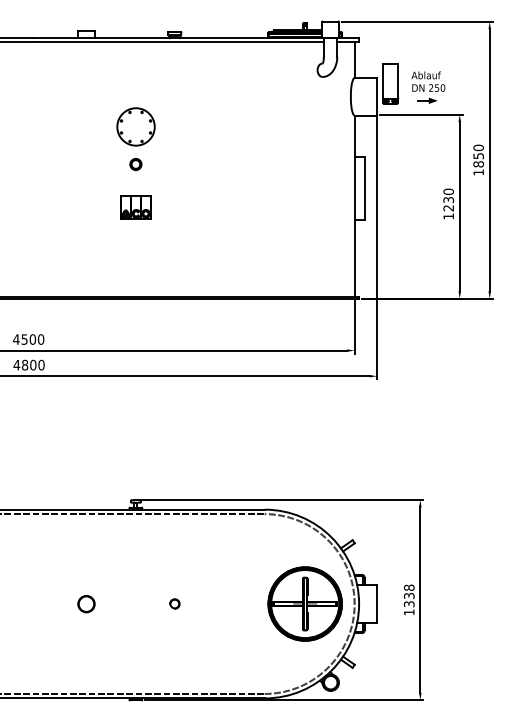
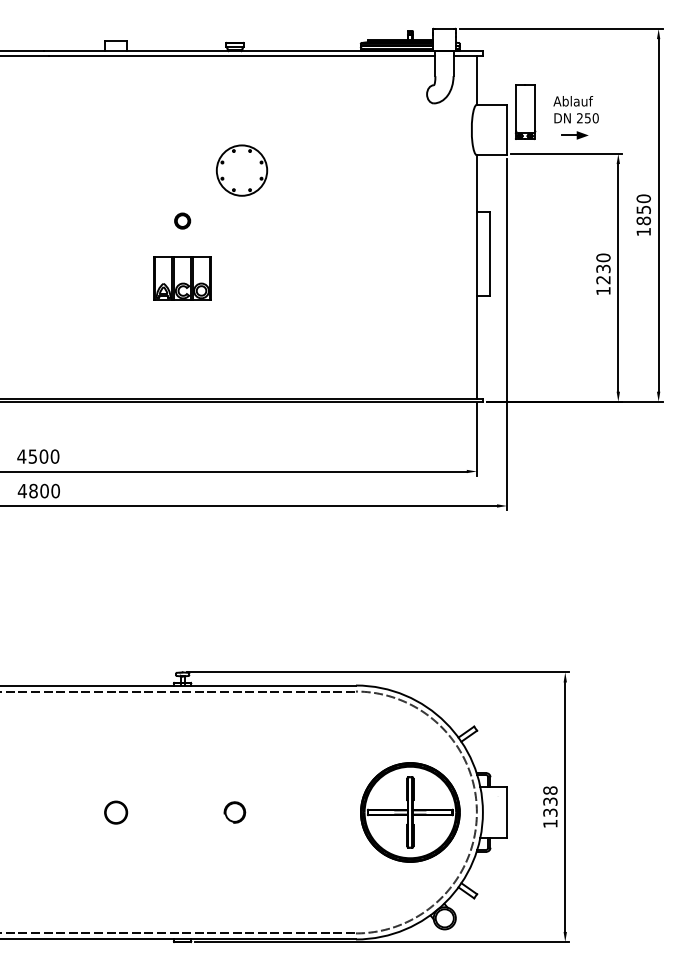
part: (135, 126) -> (241, 170), moved
part: (135, 207) -> (182, 278), size x1.4
part: (174, 603) -> (234, 811), size x1.6

